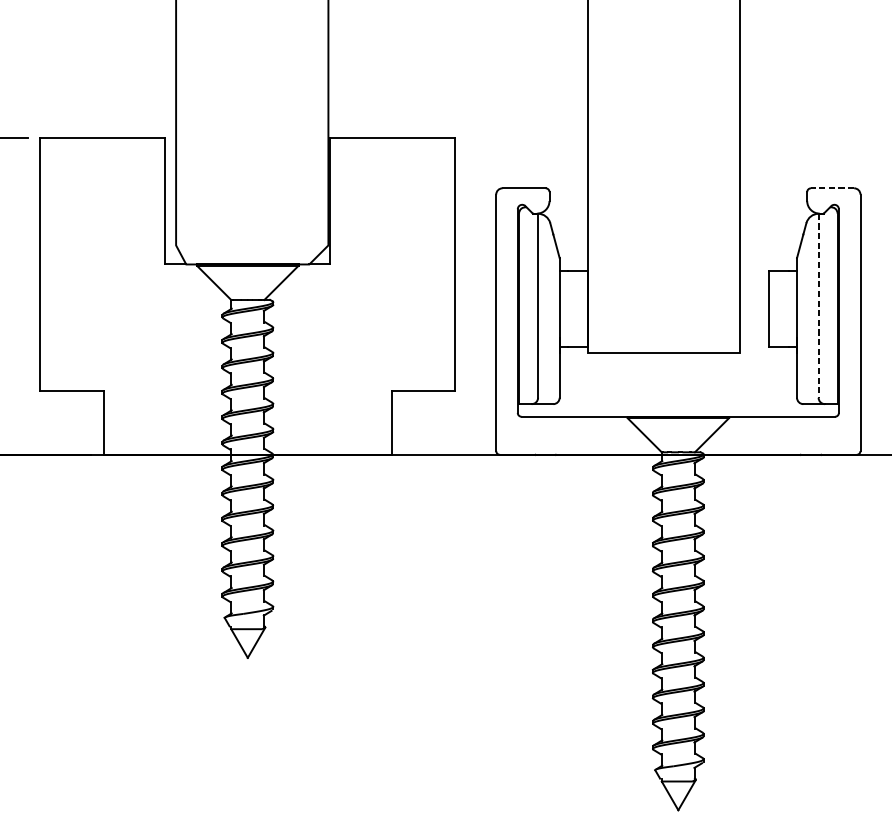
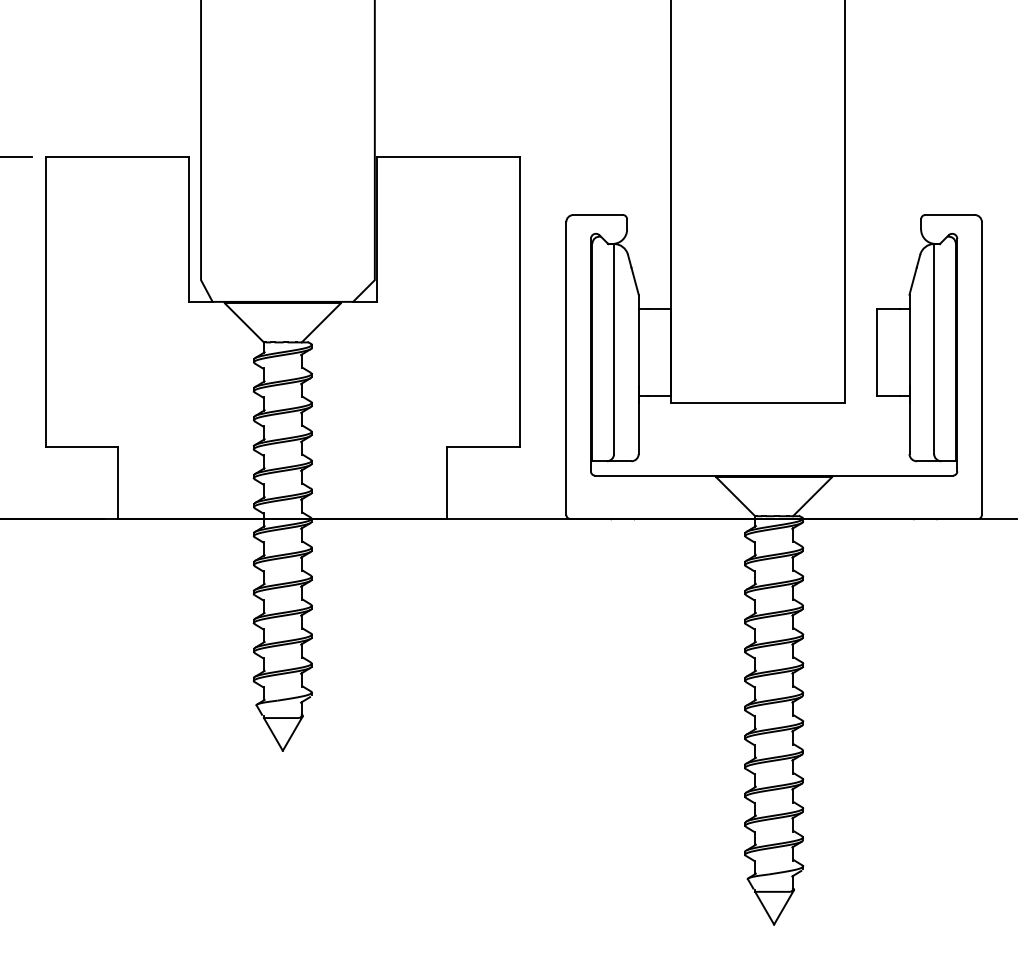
line: (832, 187) -> (950, 214), dashed -> solid
line: (818, 306) -> (934, 349), dashed -> solid

